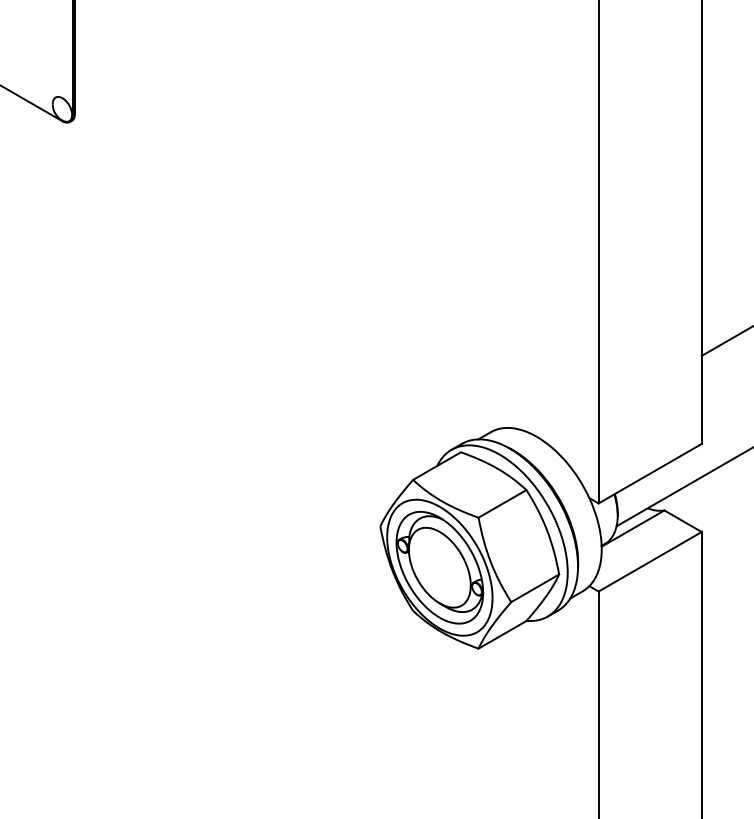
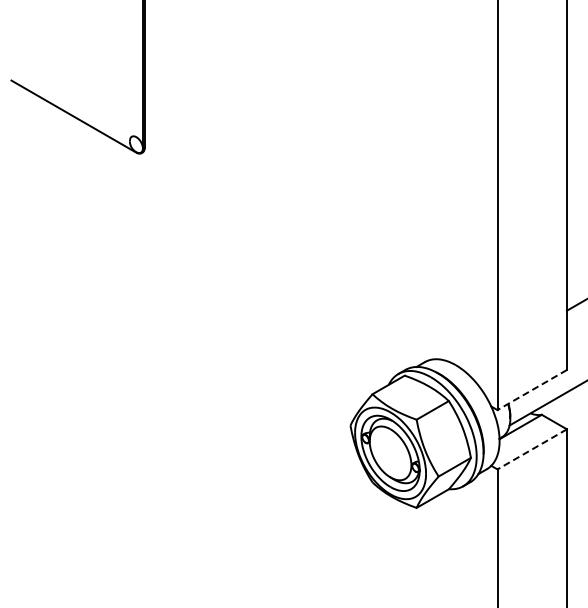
line: (649, 474) -> (531, 390), solid -> dashed
line: (649, 561) -> (531, 449), solid -> dashed

